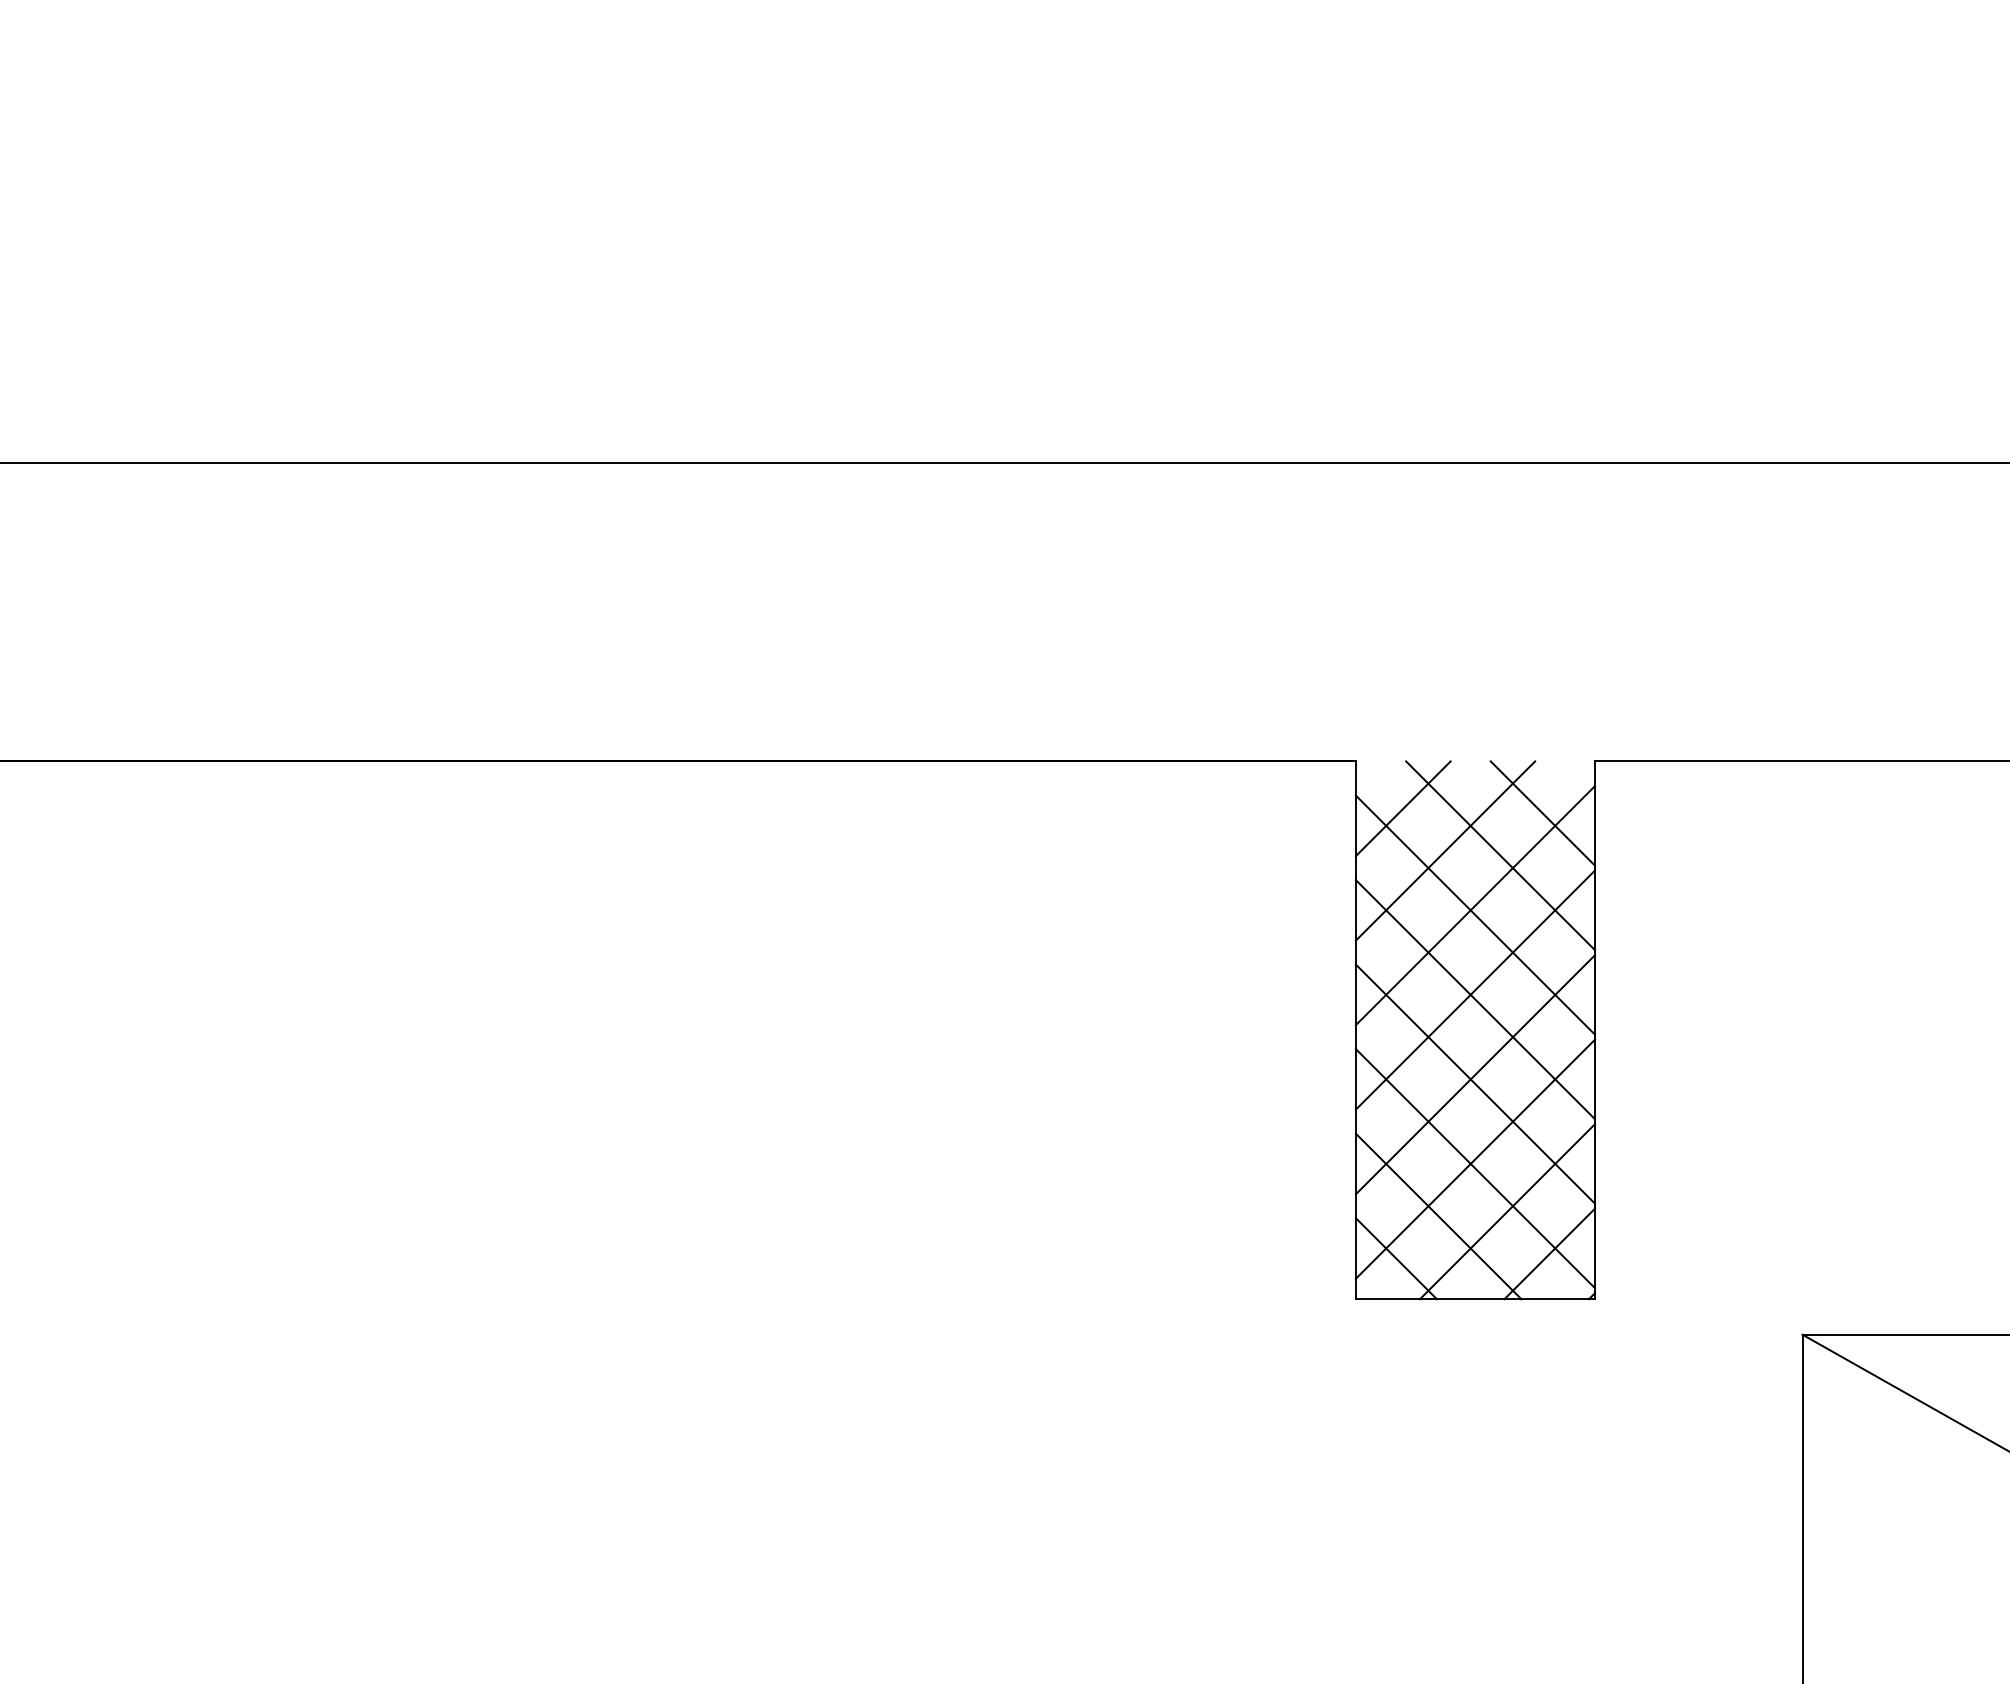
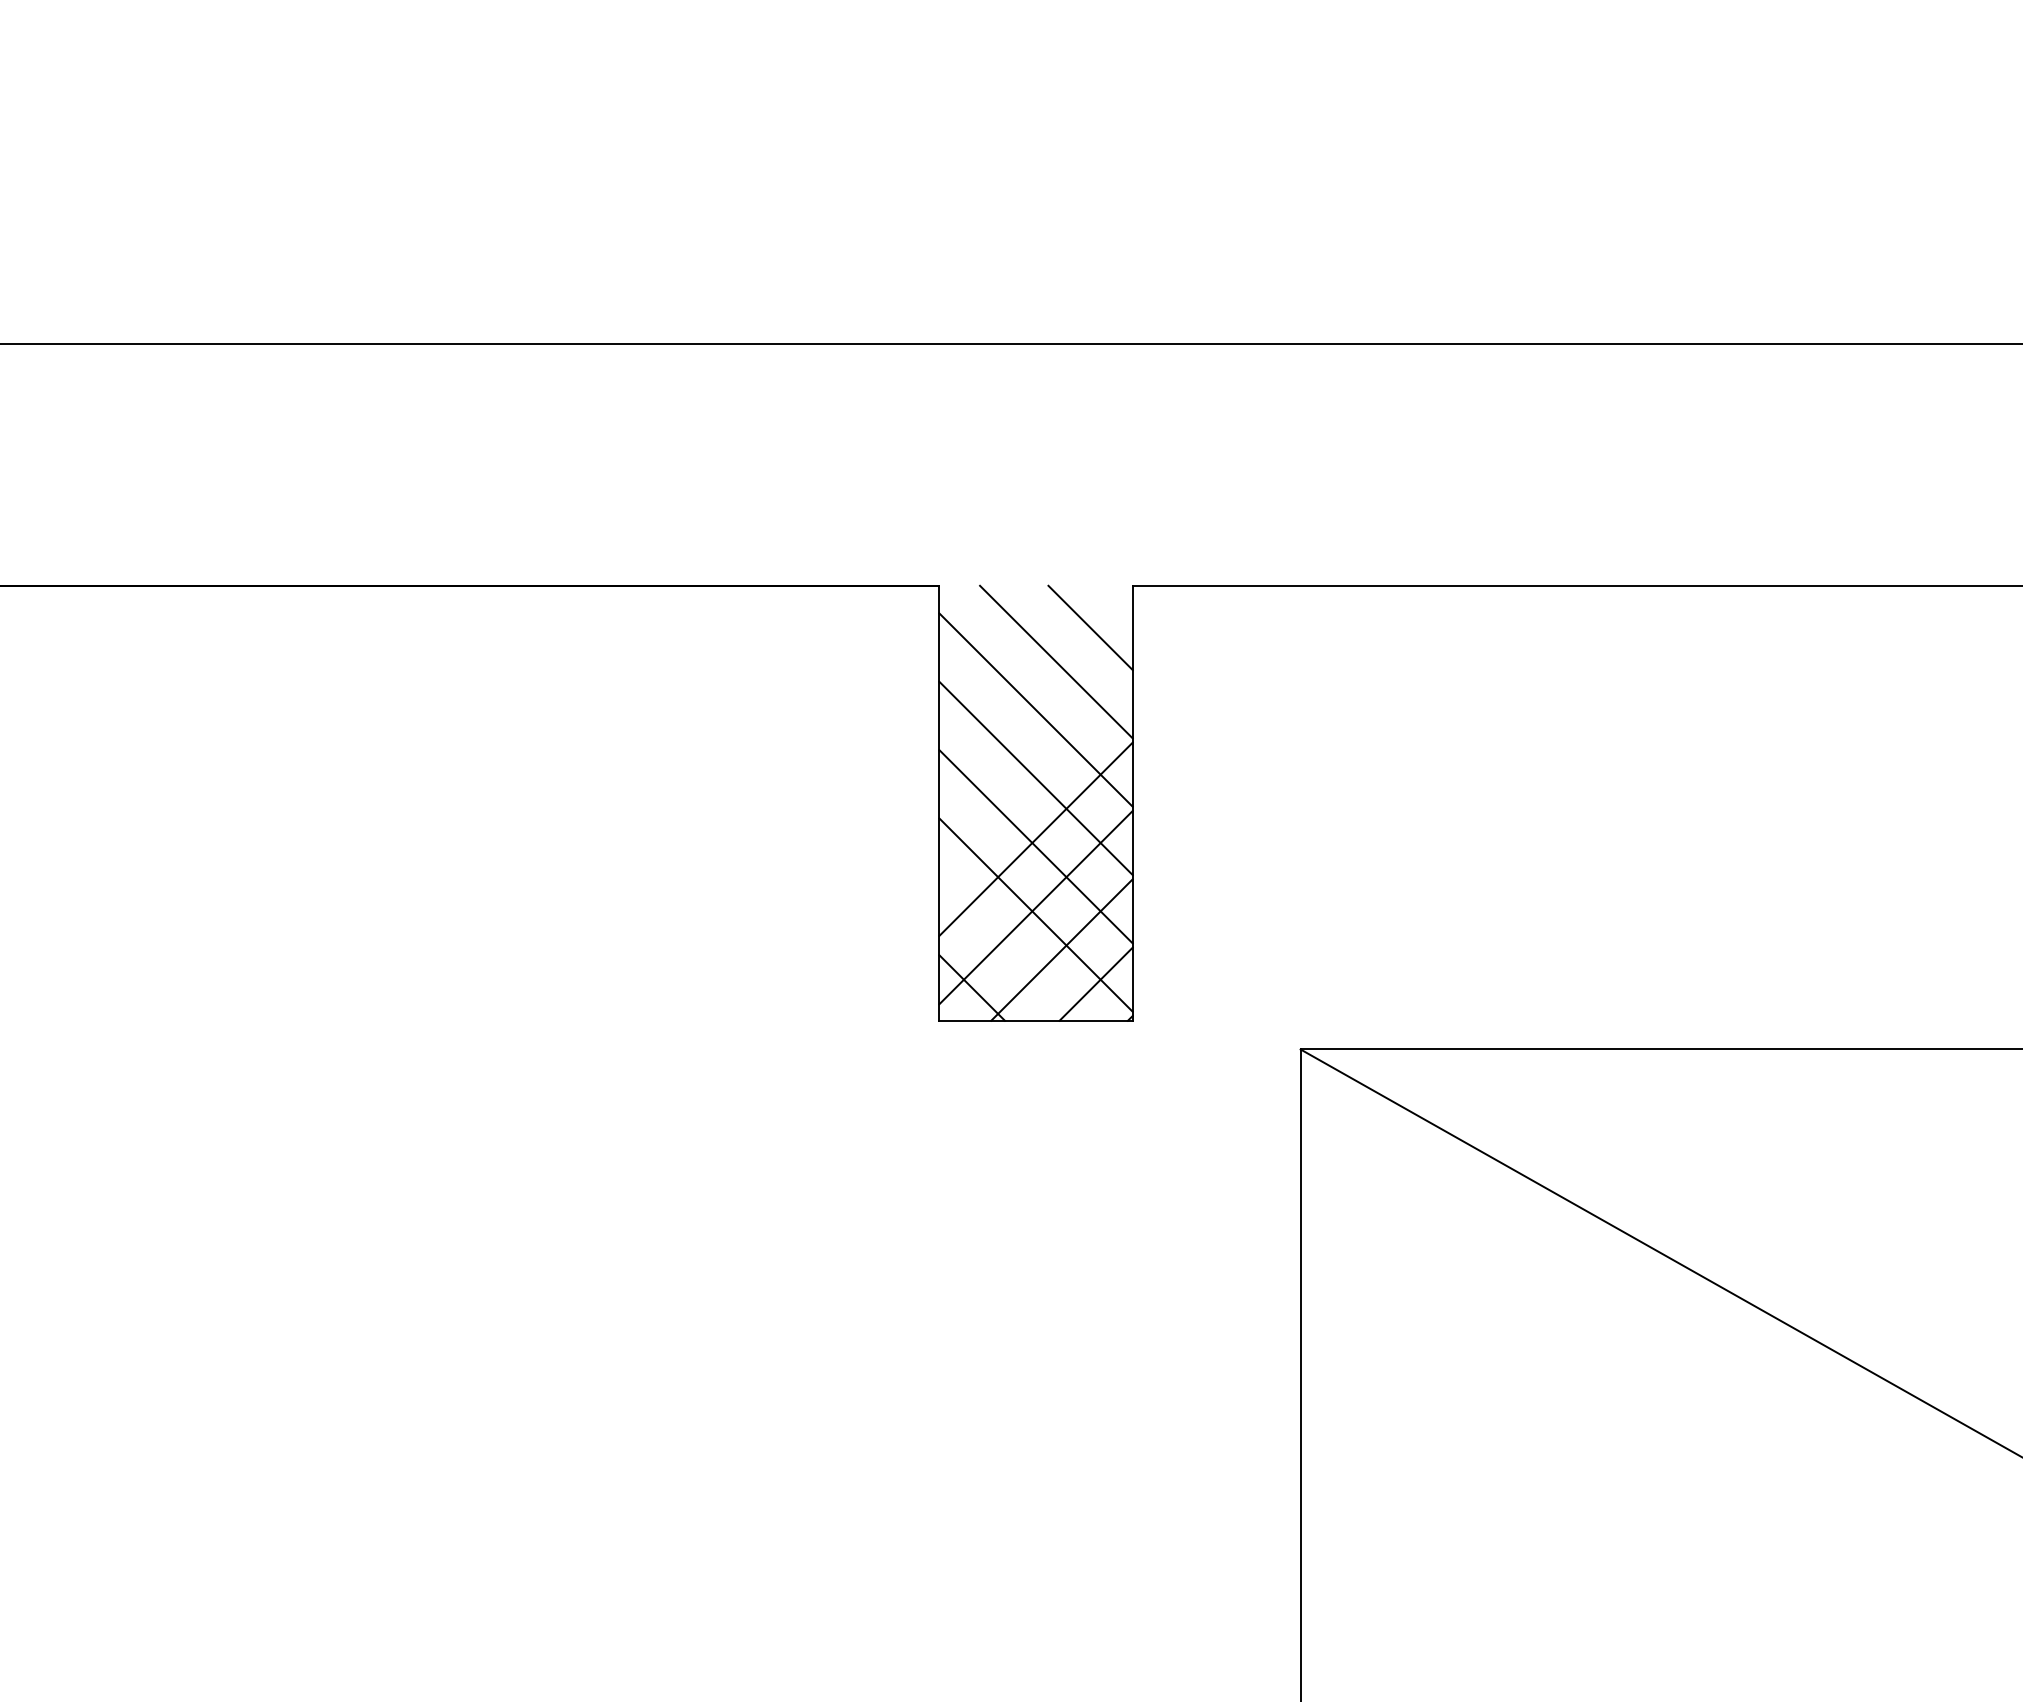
line: (1402, 807) -> (977, 623), removed
line: (1444, 850) -> (1011, 657), removed
line: (1474, 905) -> (1035, 702), removed
line: (1474, 989) -> (1035, 770), removed
line: (1438, 1216) -> (1006, 953), removed

